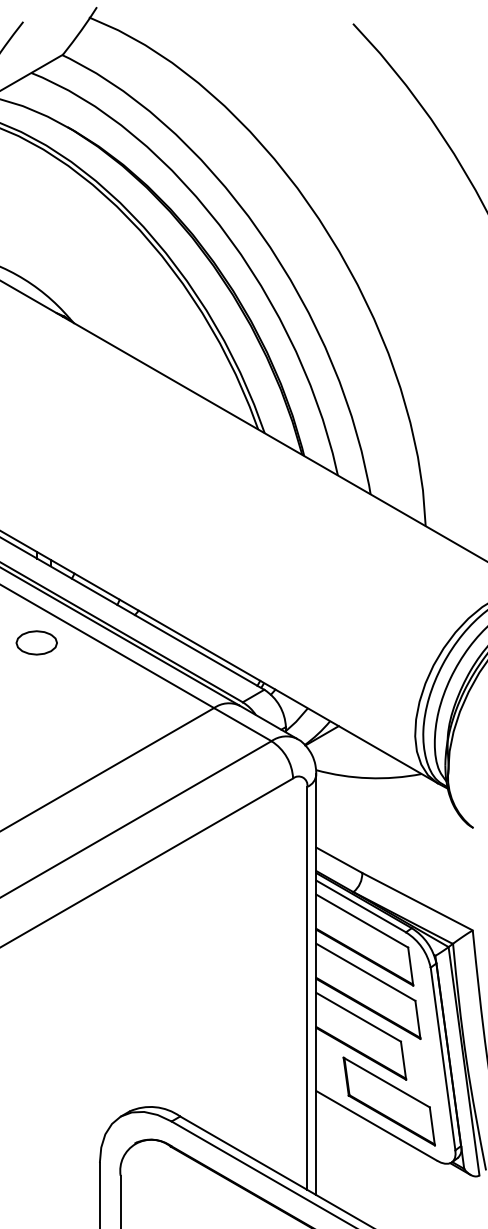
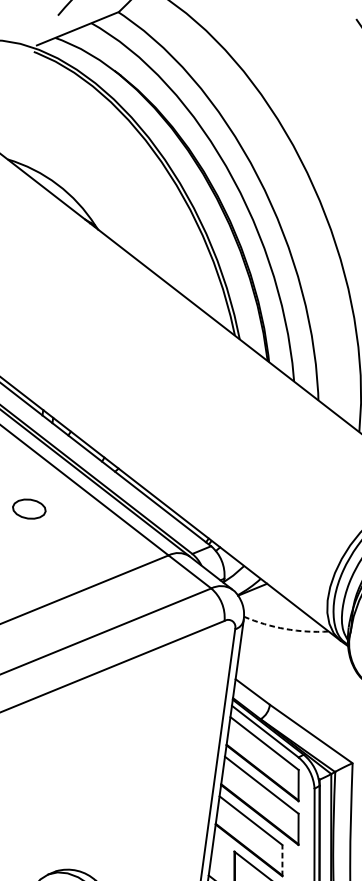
part: (36, 642) -> (29, 508), moved
arc: (368, 778) -> (285, 629), solid -> dashed
line: (403, 1060) -> (282, 860), solid -> dashed

